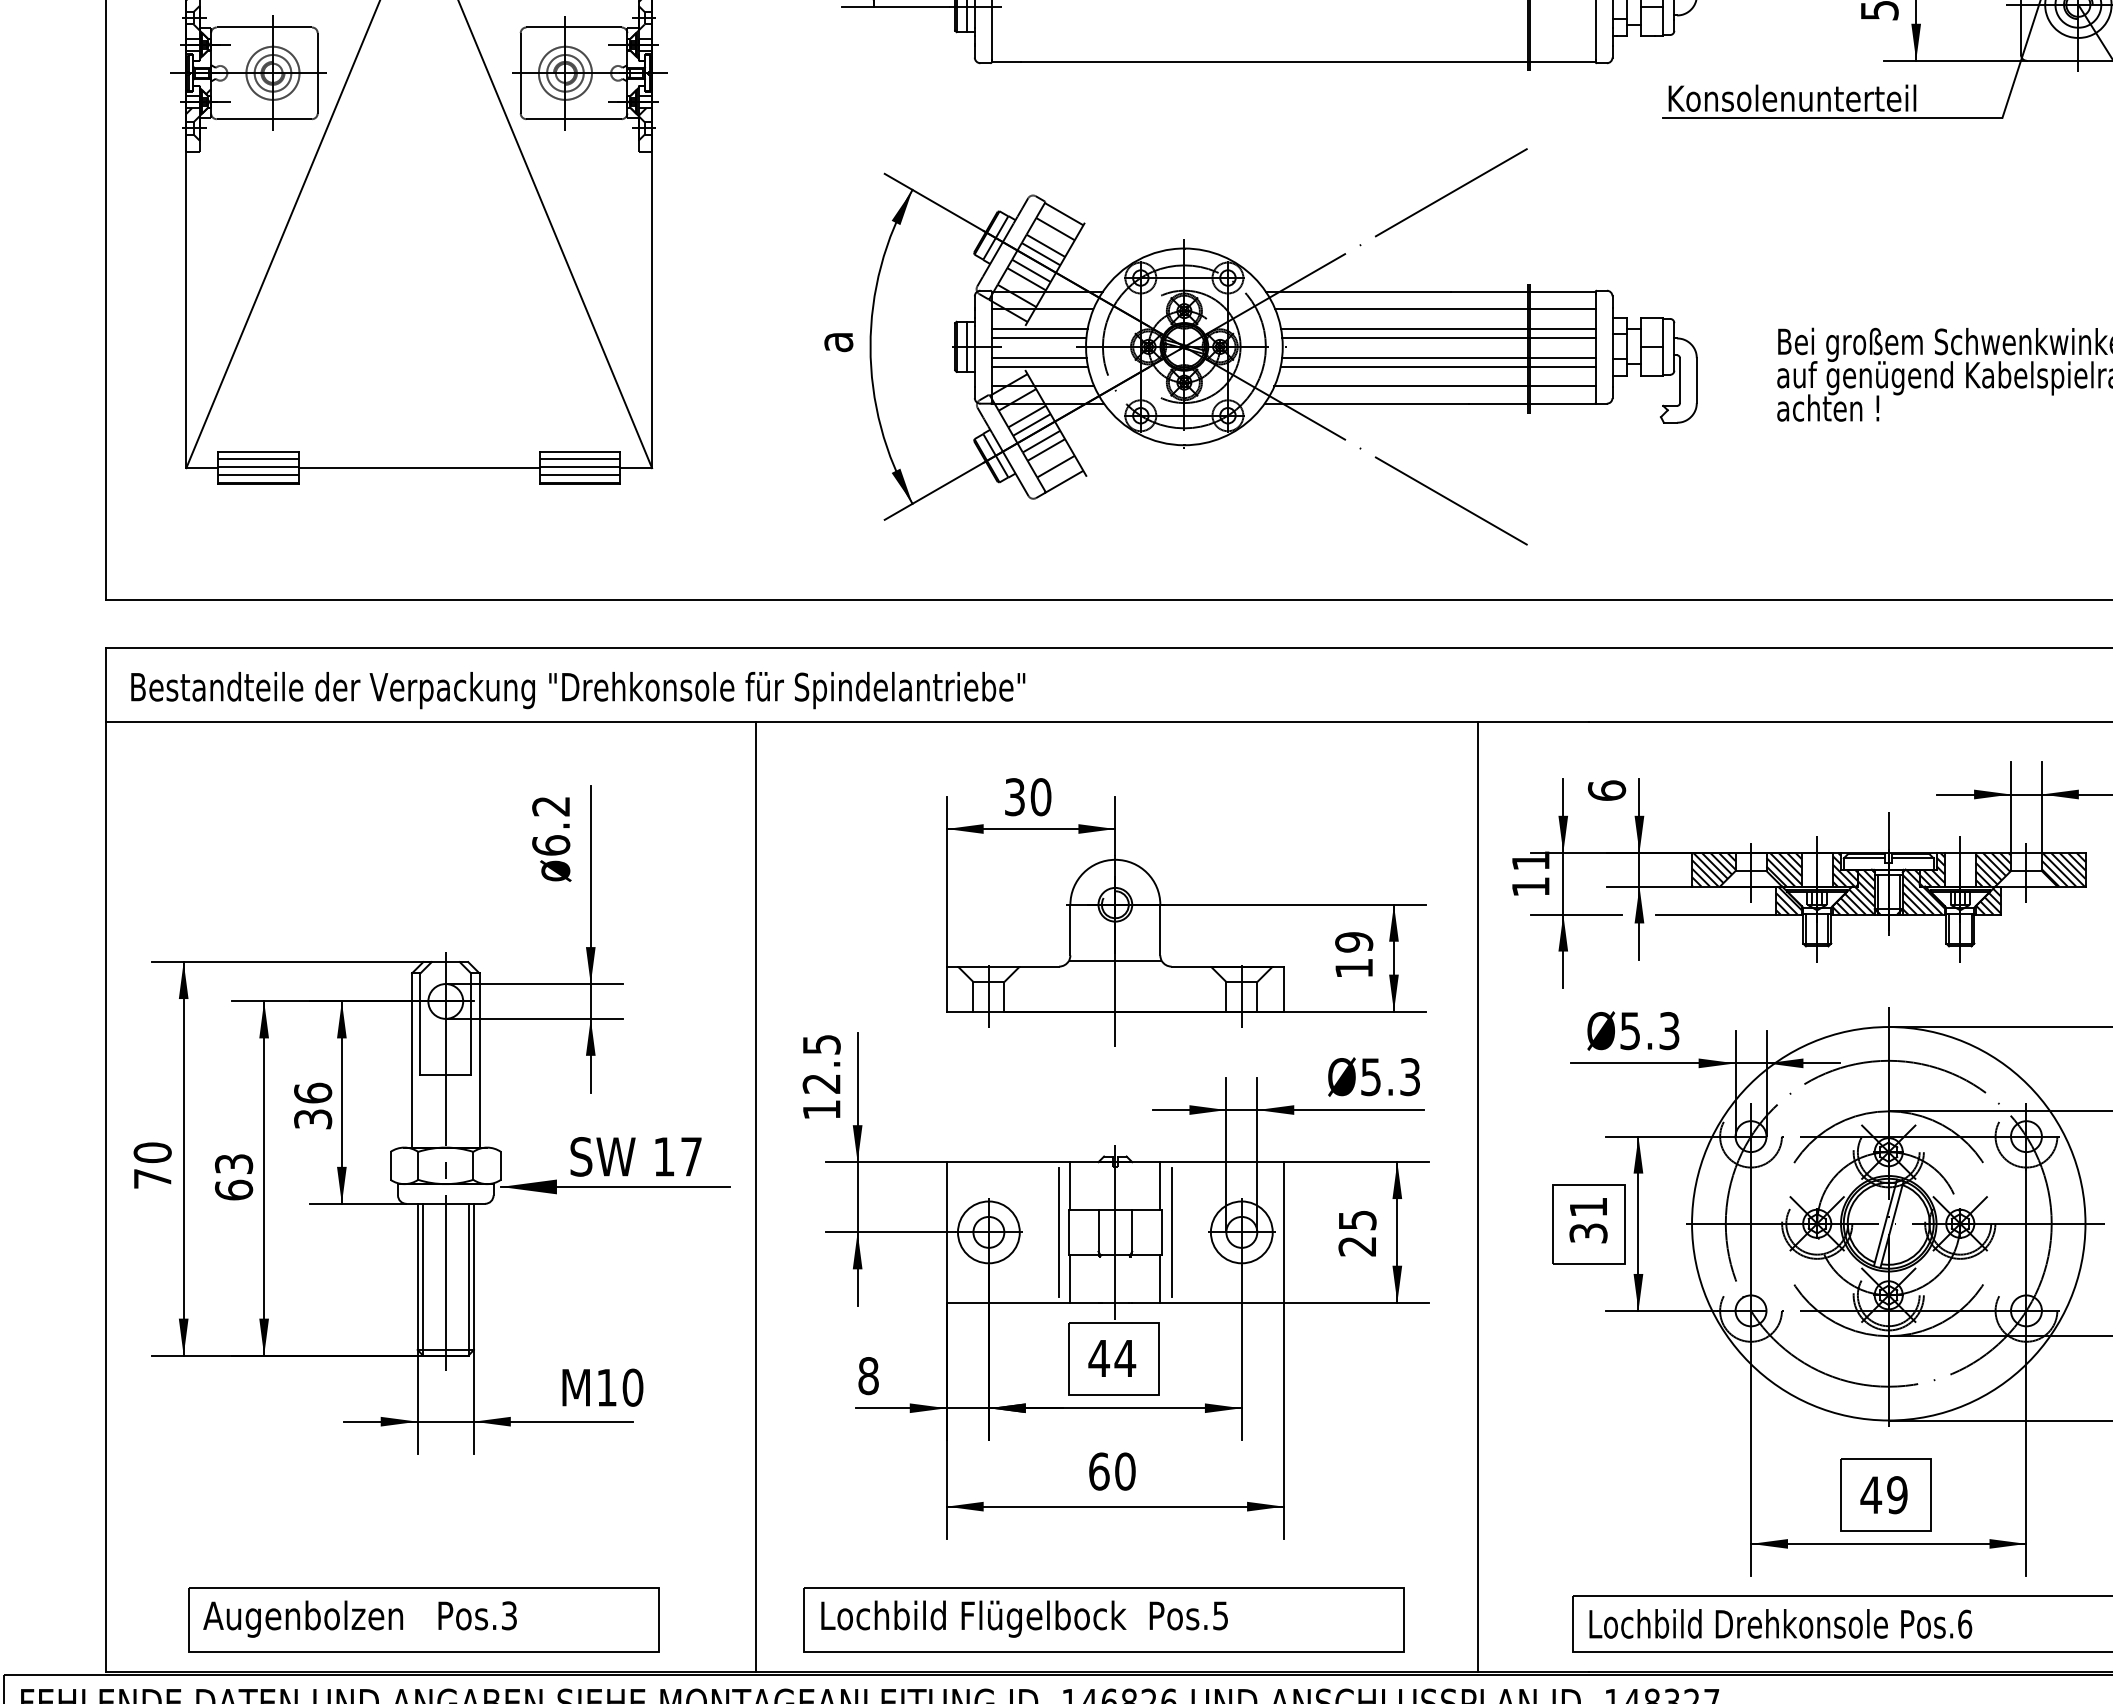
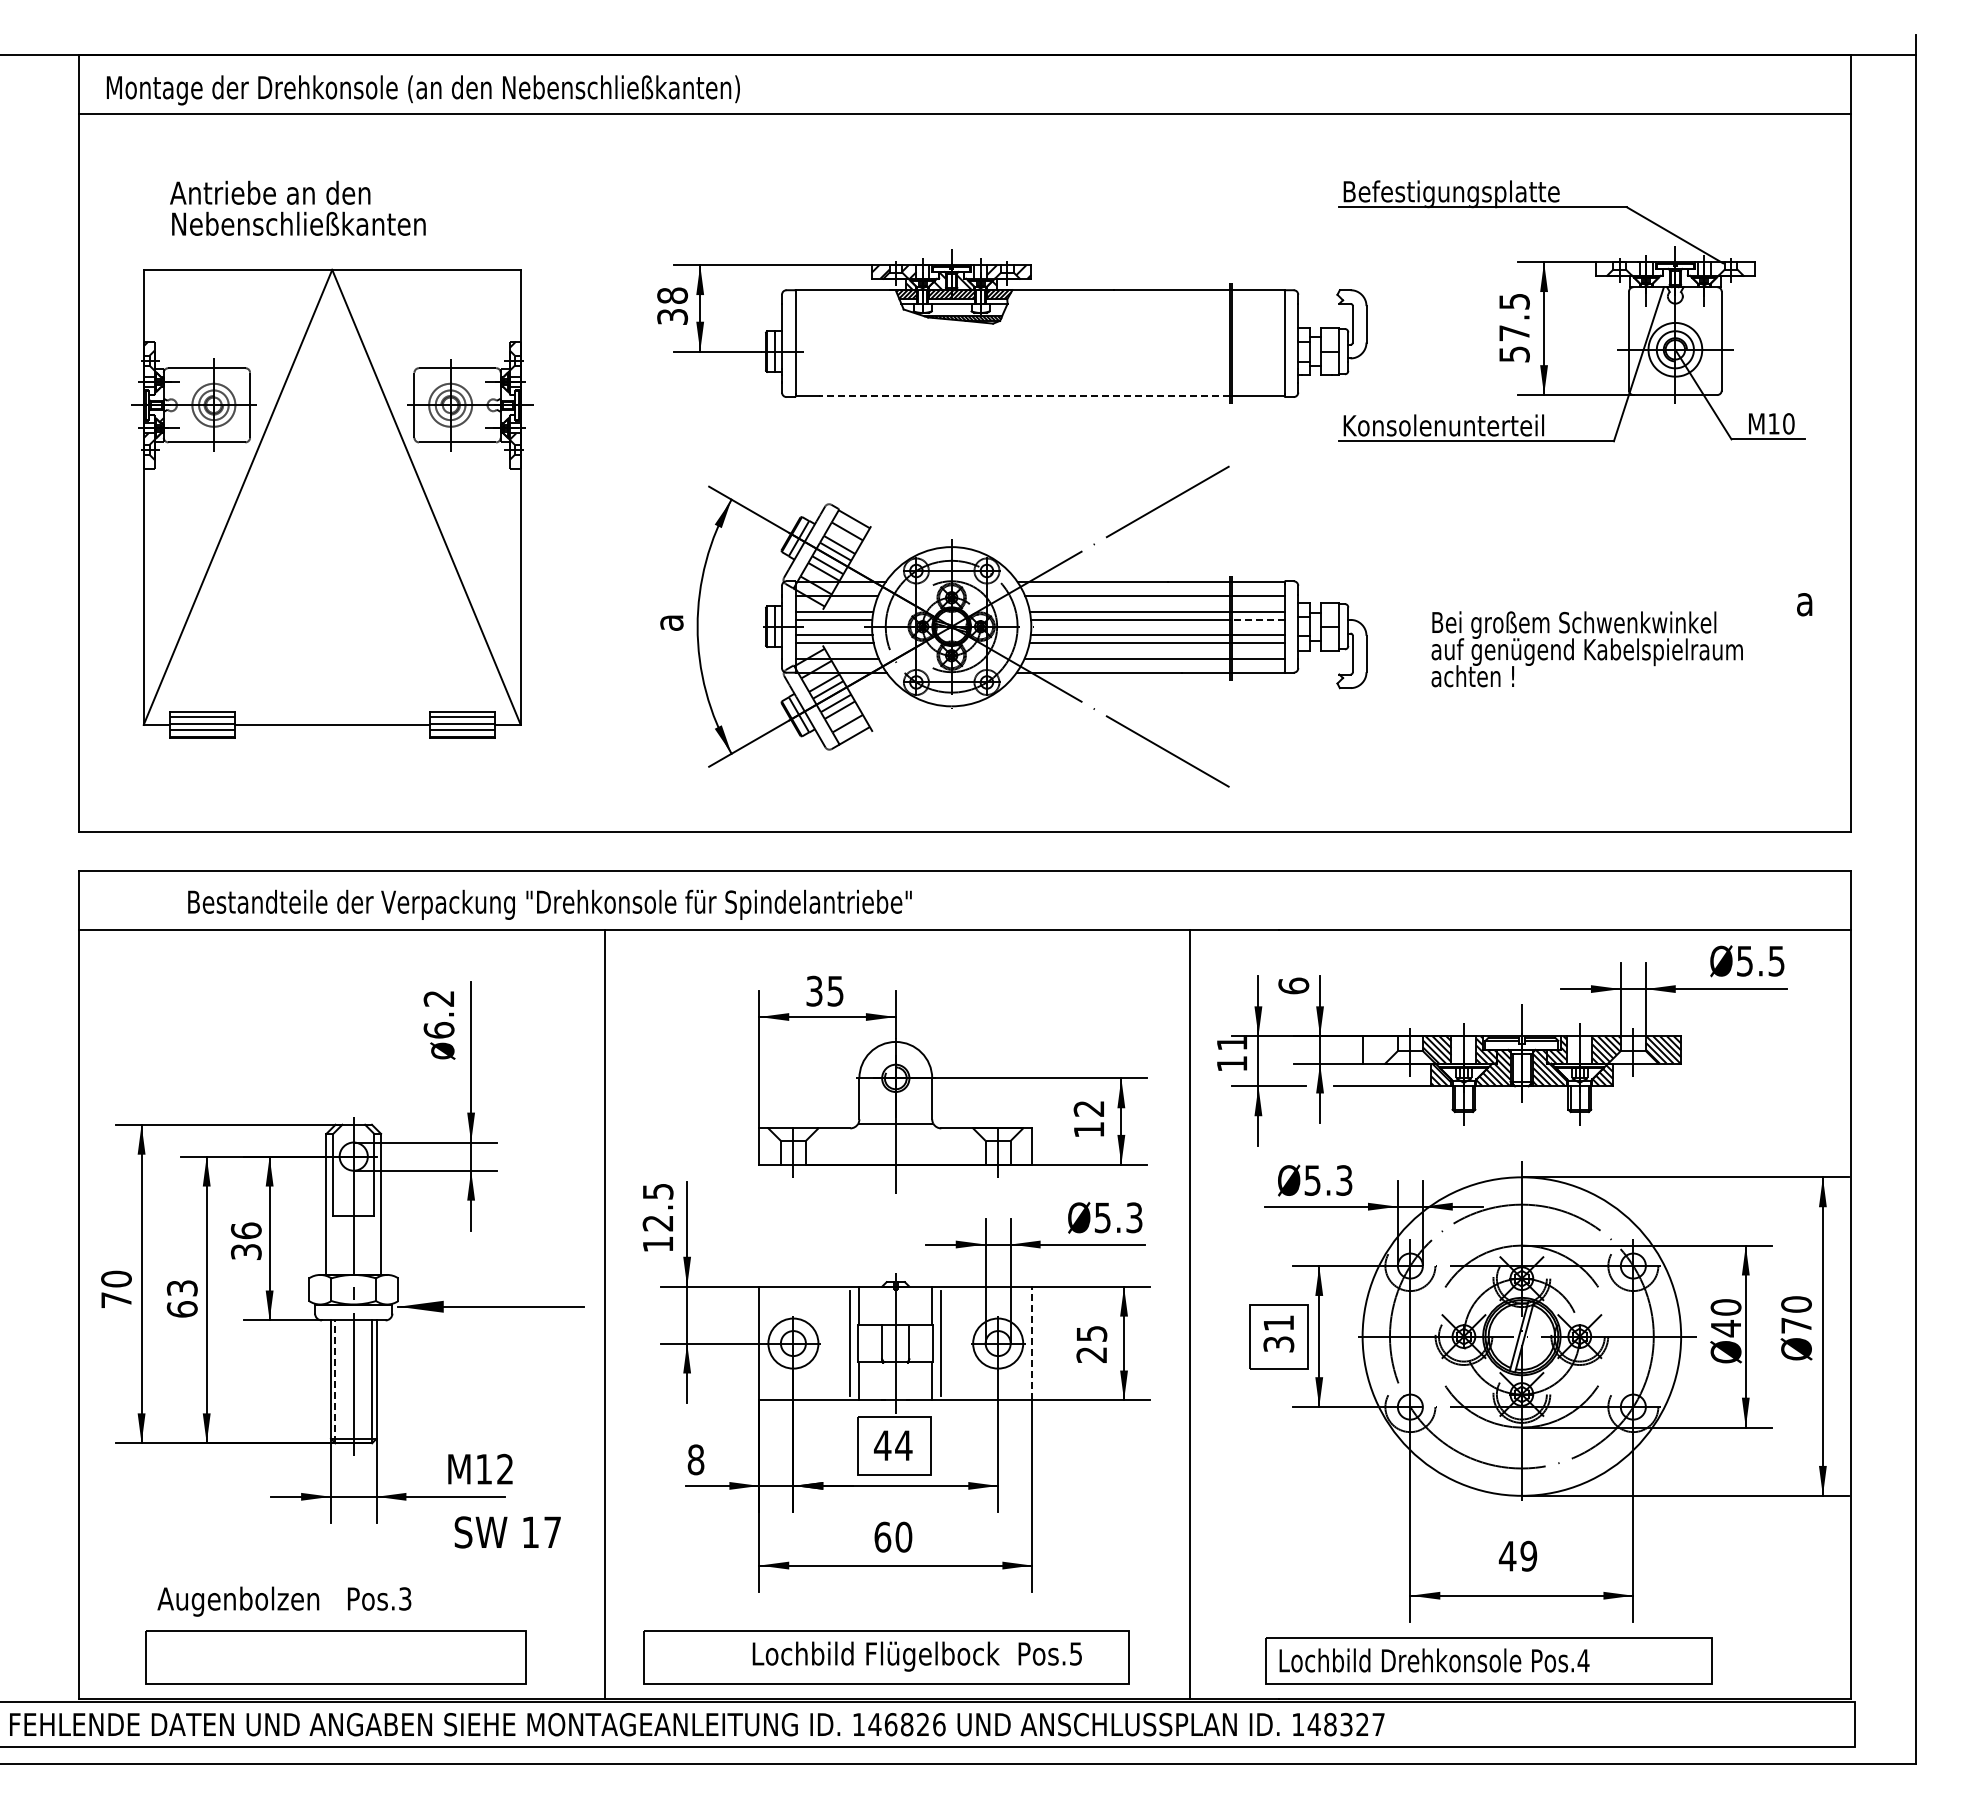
line: (1273, 62) -> (1023, 396), solid -> dashed
line: (1562, 337) -> (1257, 619), solid -> dashed
text: (577, 690) -> (549, 904), moved
text: (1040, 796) -> (835, 990), 30 -> 35
hatch: (1712, 869) -> (1379, 1049), removed
text: (1353, 942) -> (1088, 1108), 19 -> 12
text: (635, 1156) -> (507, 1532), moved
line: (1284, 1232) -> (1032, 1343), solid -> dashed
line: (423, 1279) -> (335, 1381), solid -> dashed
text: (633, 1386) -> (505, 1468), 10 -> 12
part: (1885, 1494) -> (1519, 1555), removed
text: (360, 1618) -> (284, 1601), moved
text: (1023, 1618) -> (916, 1656), moved
text: (1964, 1623) -> (1583, 1660), Pos.6 -> Pos.4

